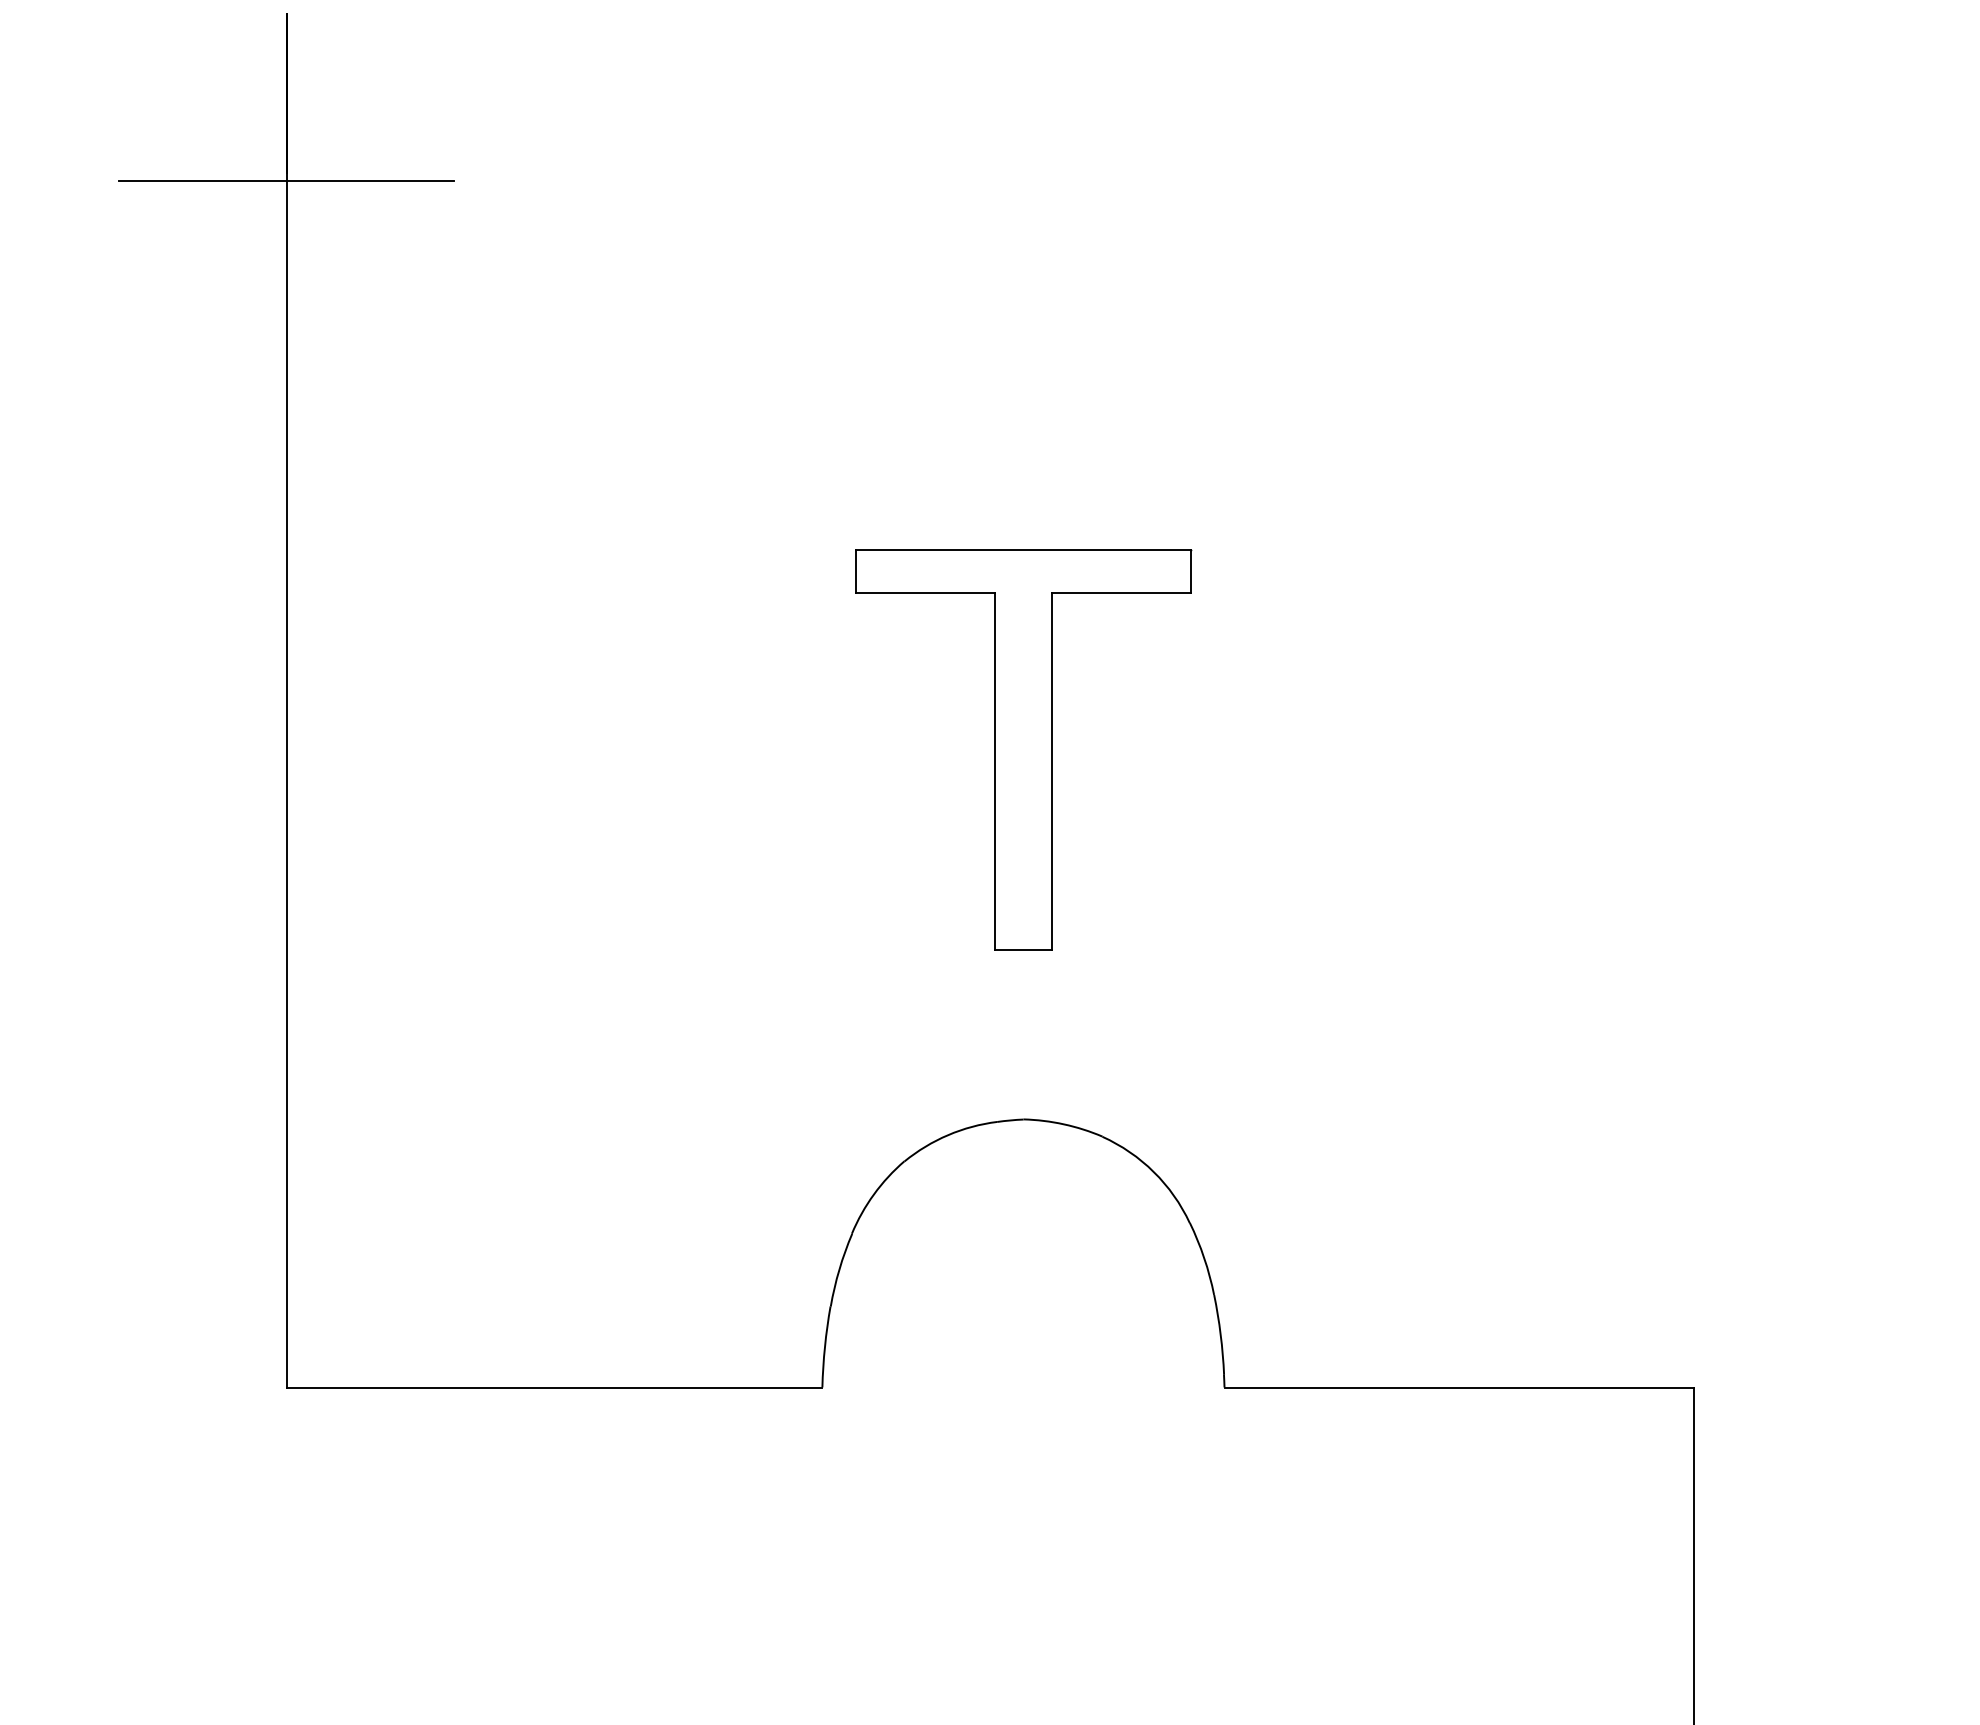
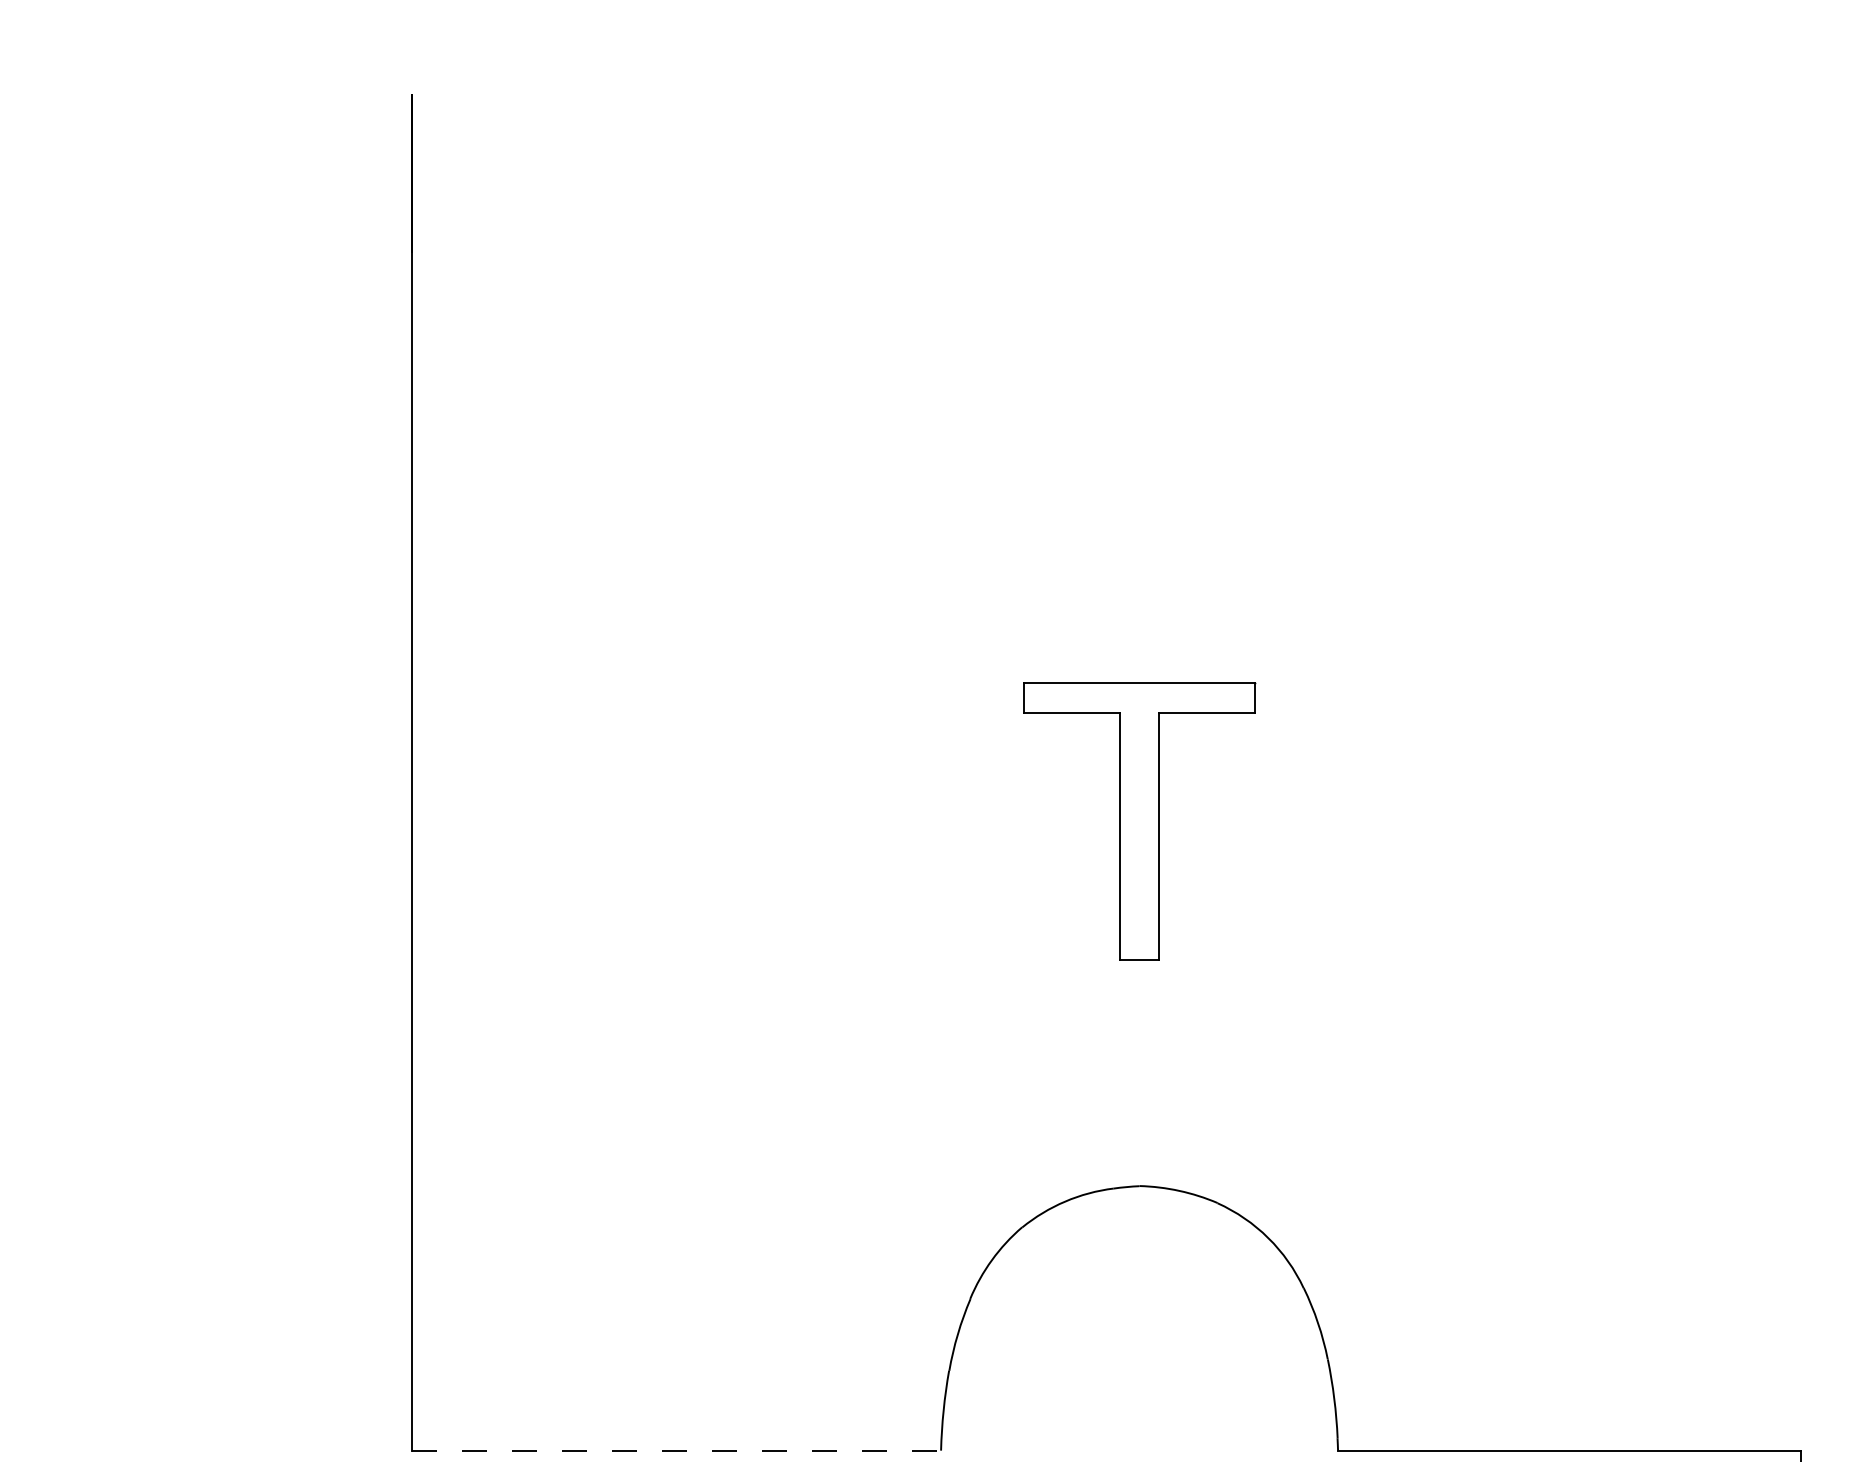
line: (285, 181) -> (411, 260), removed
part: (1023, 749) -> (1139, 820), size x0.7
line: (554, 1387) -> (676, 1450), solid -> dashed

